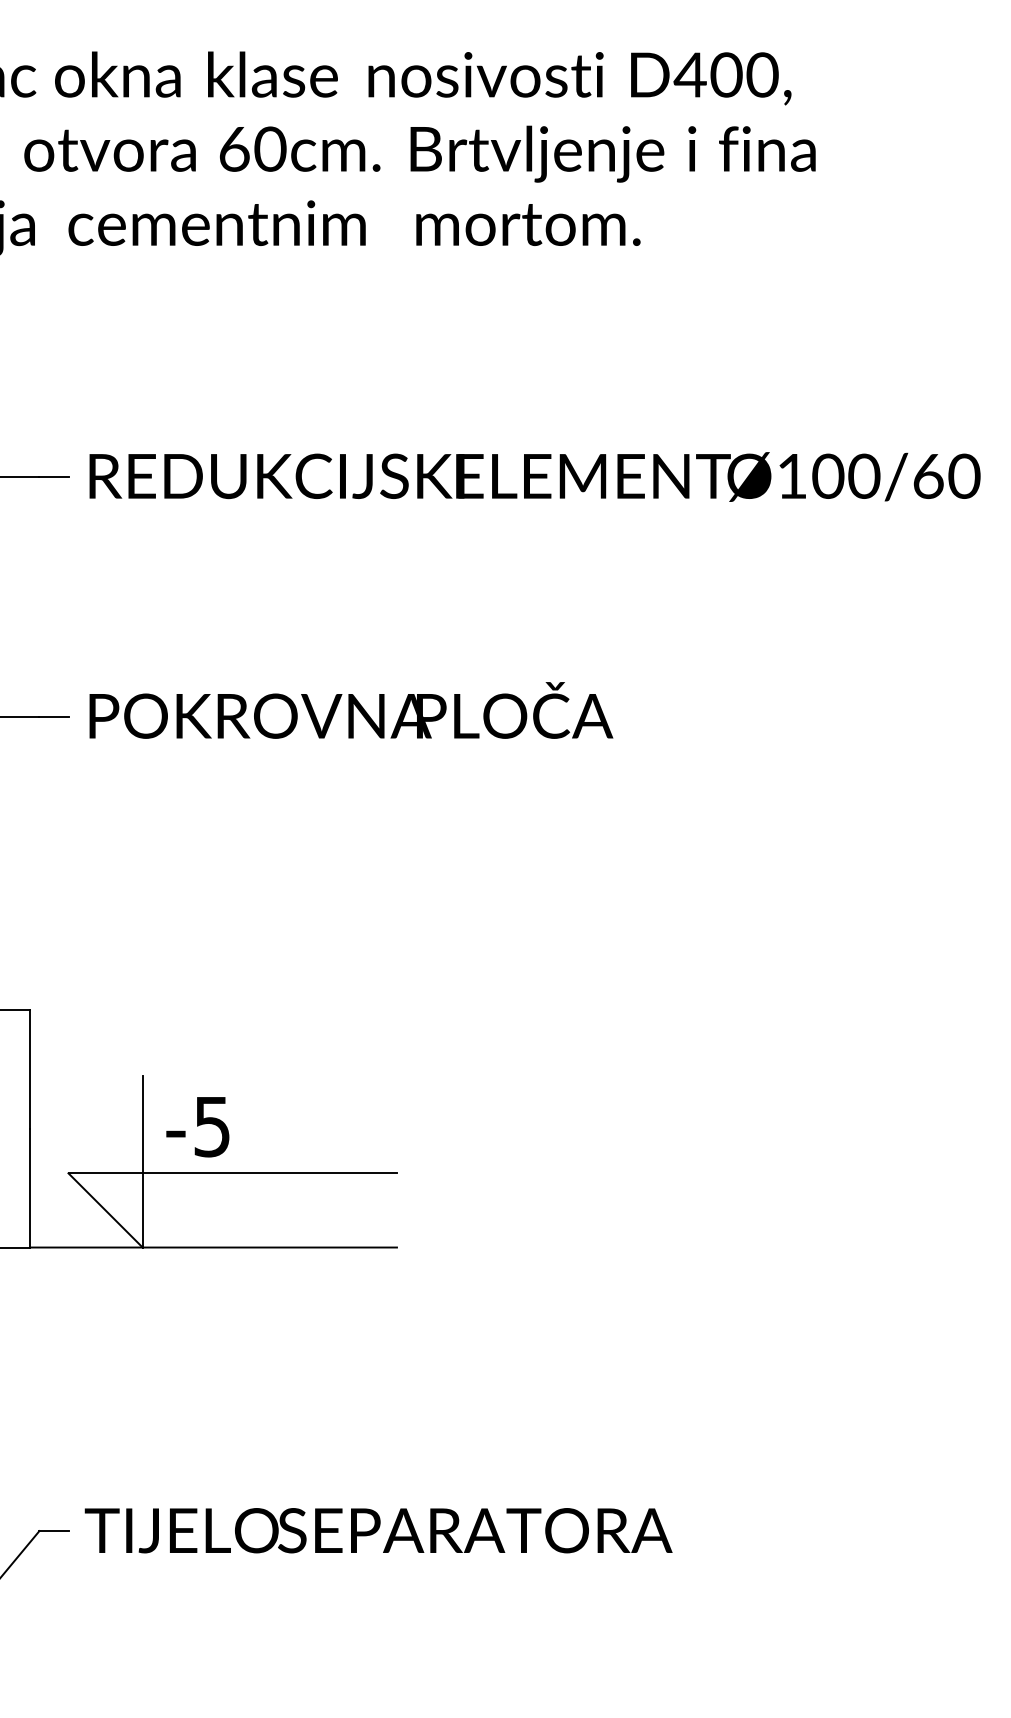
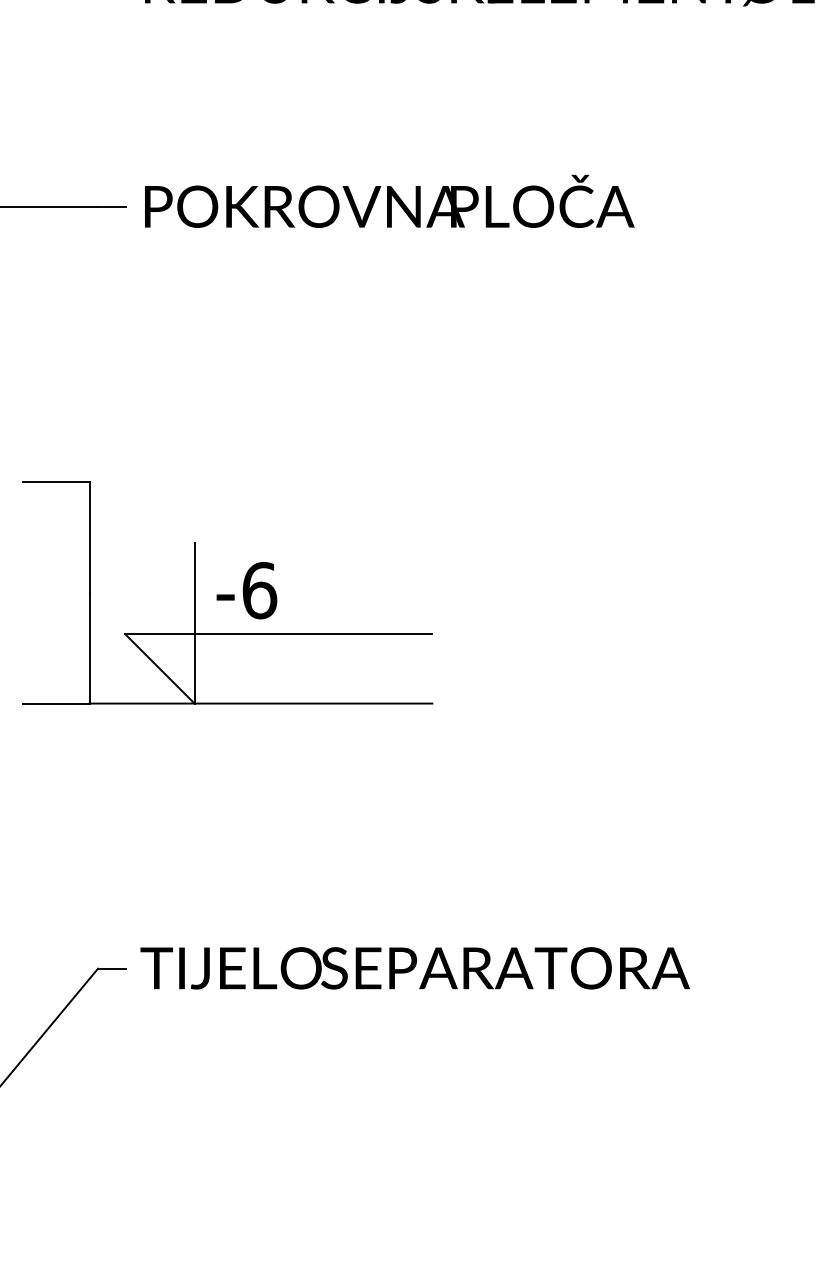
text: (212, 1126) -> (259, 590), -5 -> -6

